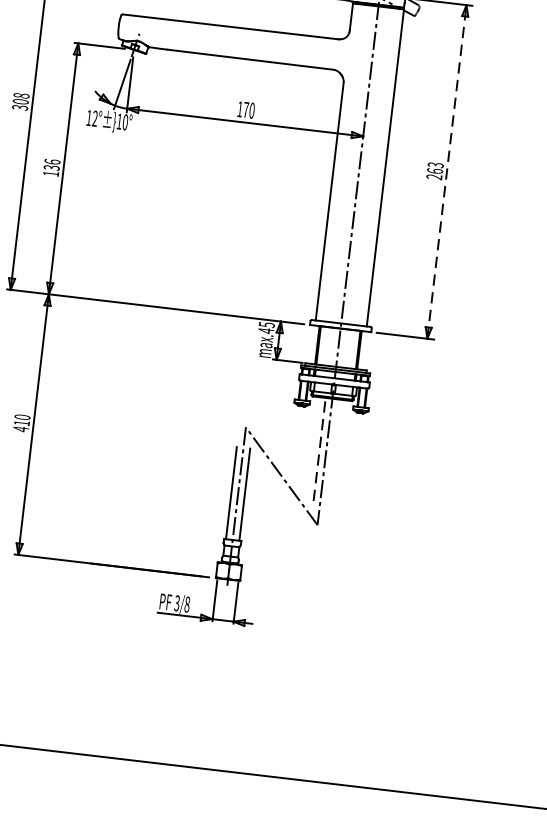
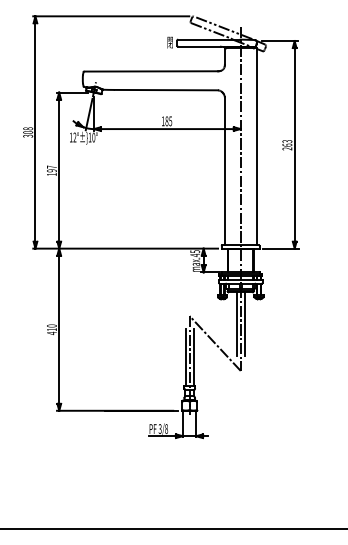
text: (248, 110) -> (168, 121), 170 -> 185
text: (51, 164) -> (51, 168), 136 -> 197
line: (446, 171) -> (294, 144), dashed -> solid
line: (319, 448) -> (236, 323), dashed -> solid
line: (332, 451) -> (244, 324), added

